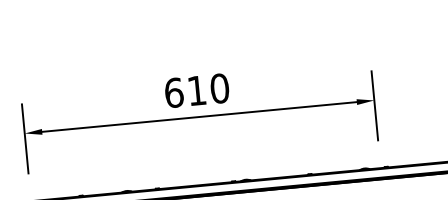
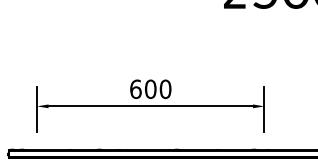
text: (196, 91) -> (150, 89), 610 -> 600

